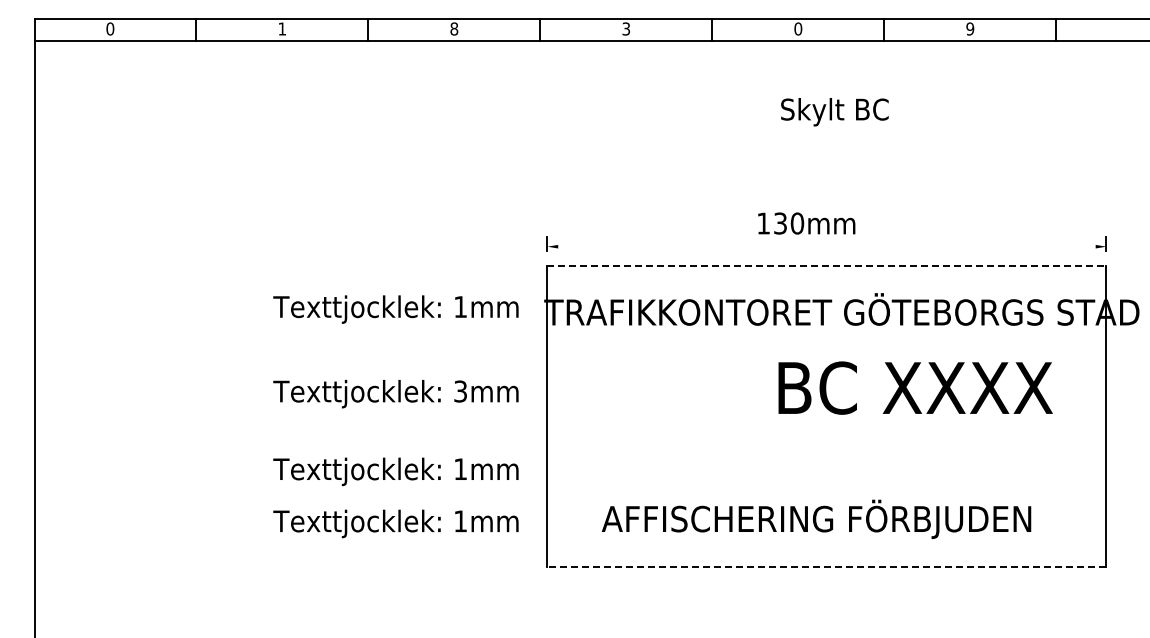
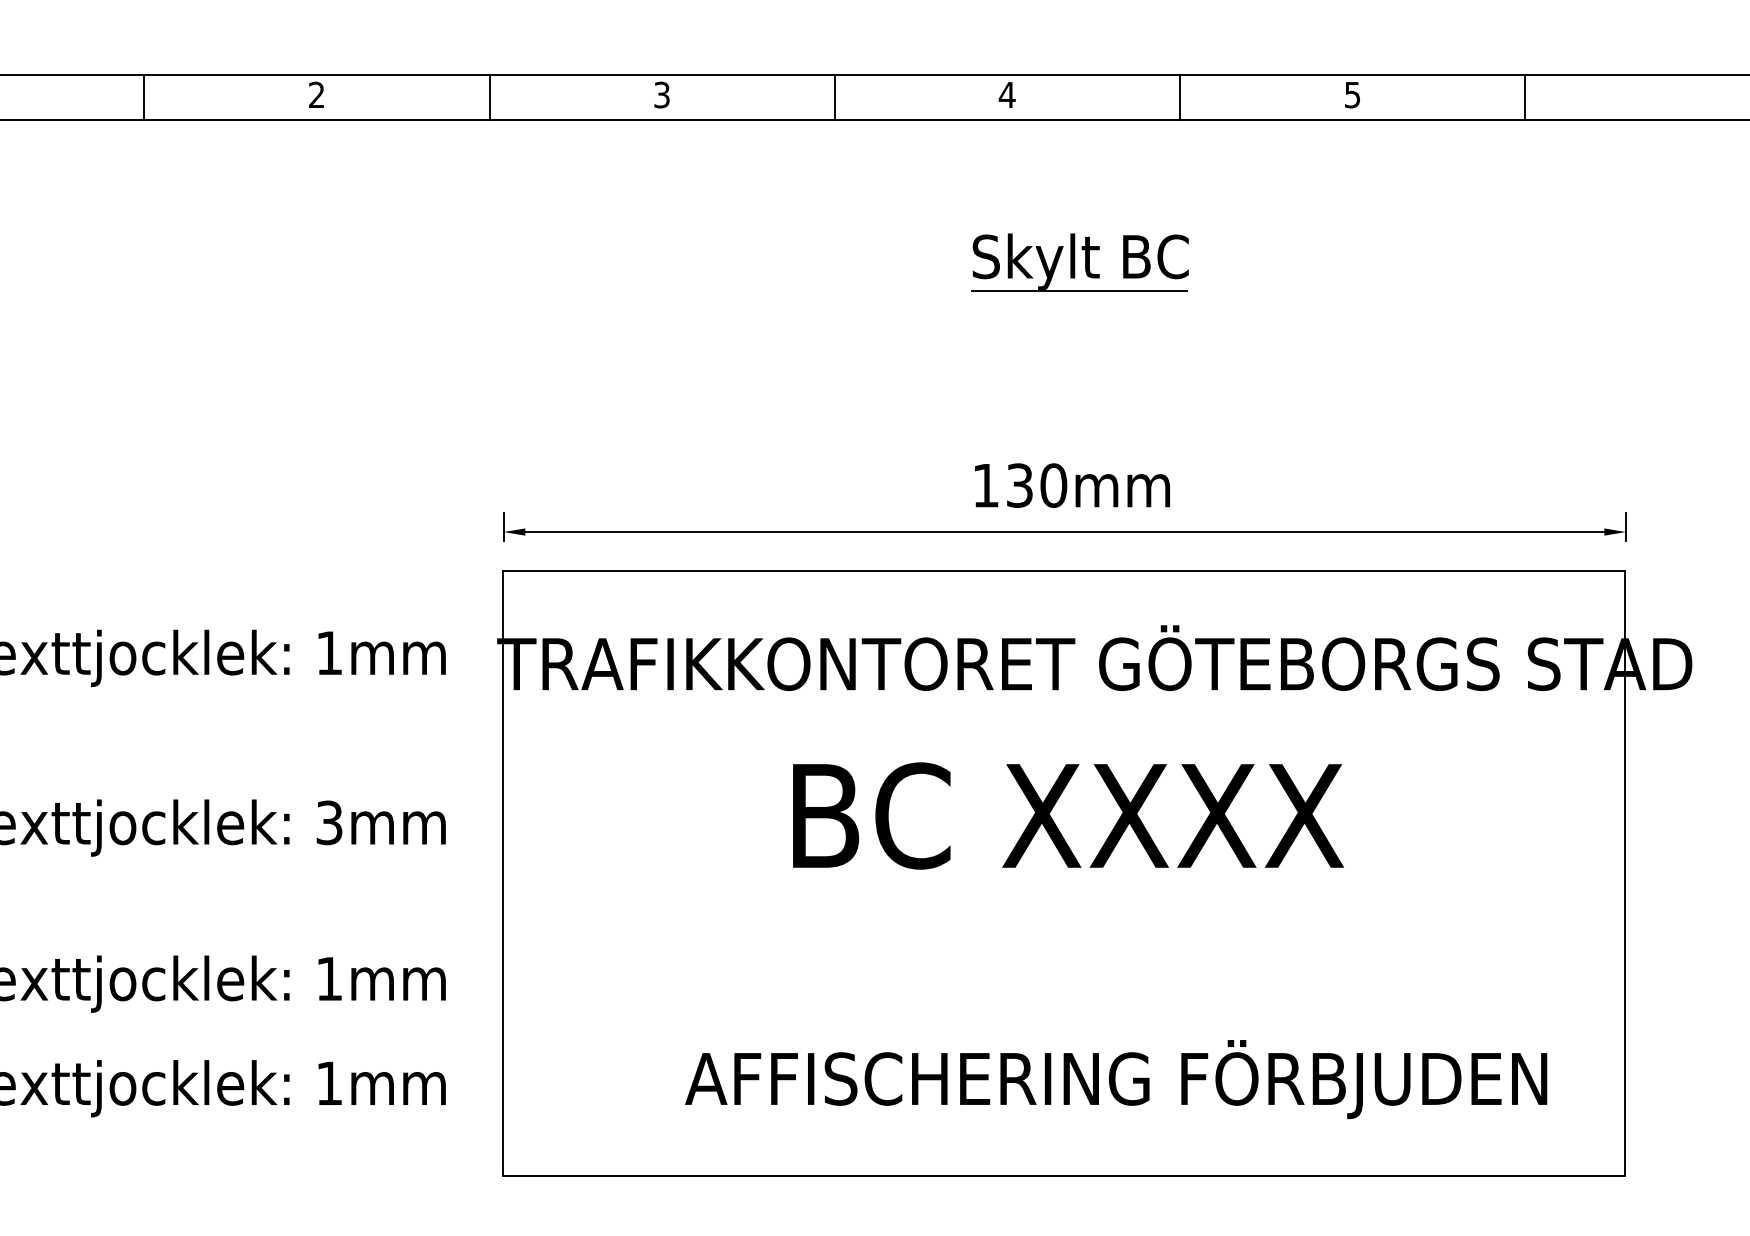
text: (454, 28) -> (317, 94), 8 -> 2
text: (798, 28) -> (1007, 94), 0 -> 4
text: (970, 28) -> (1353, 94), 9 -> 5
line: (833, 126) -> (1078, 290), added
text: (806, 223) -> (1071, 485), moved
line: (826, 246) -> (1063, 531), added
line: (827, 266) -> (1065, 571), dashed -> solid
text: (915, 387) -> (1067, 814), moved
text: (816, 518) -> (1116, 1077), moved
line: (826, 567) -> (1063, 1176), dashed -> solid

